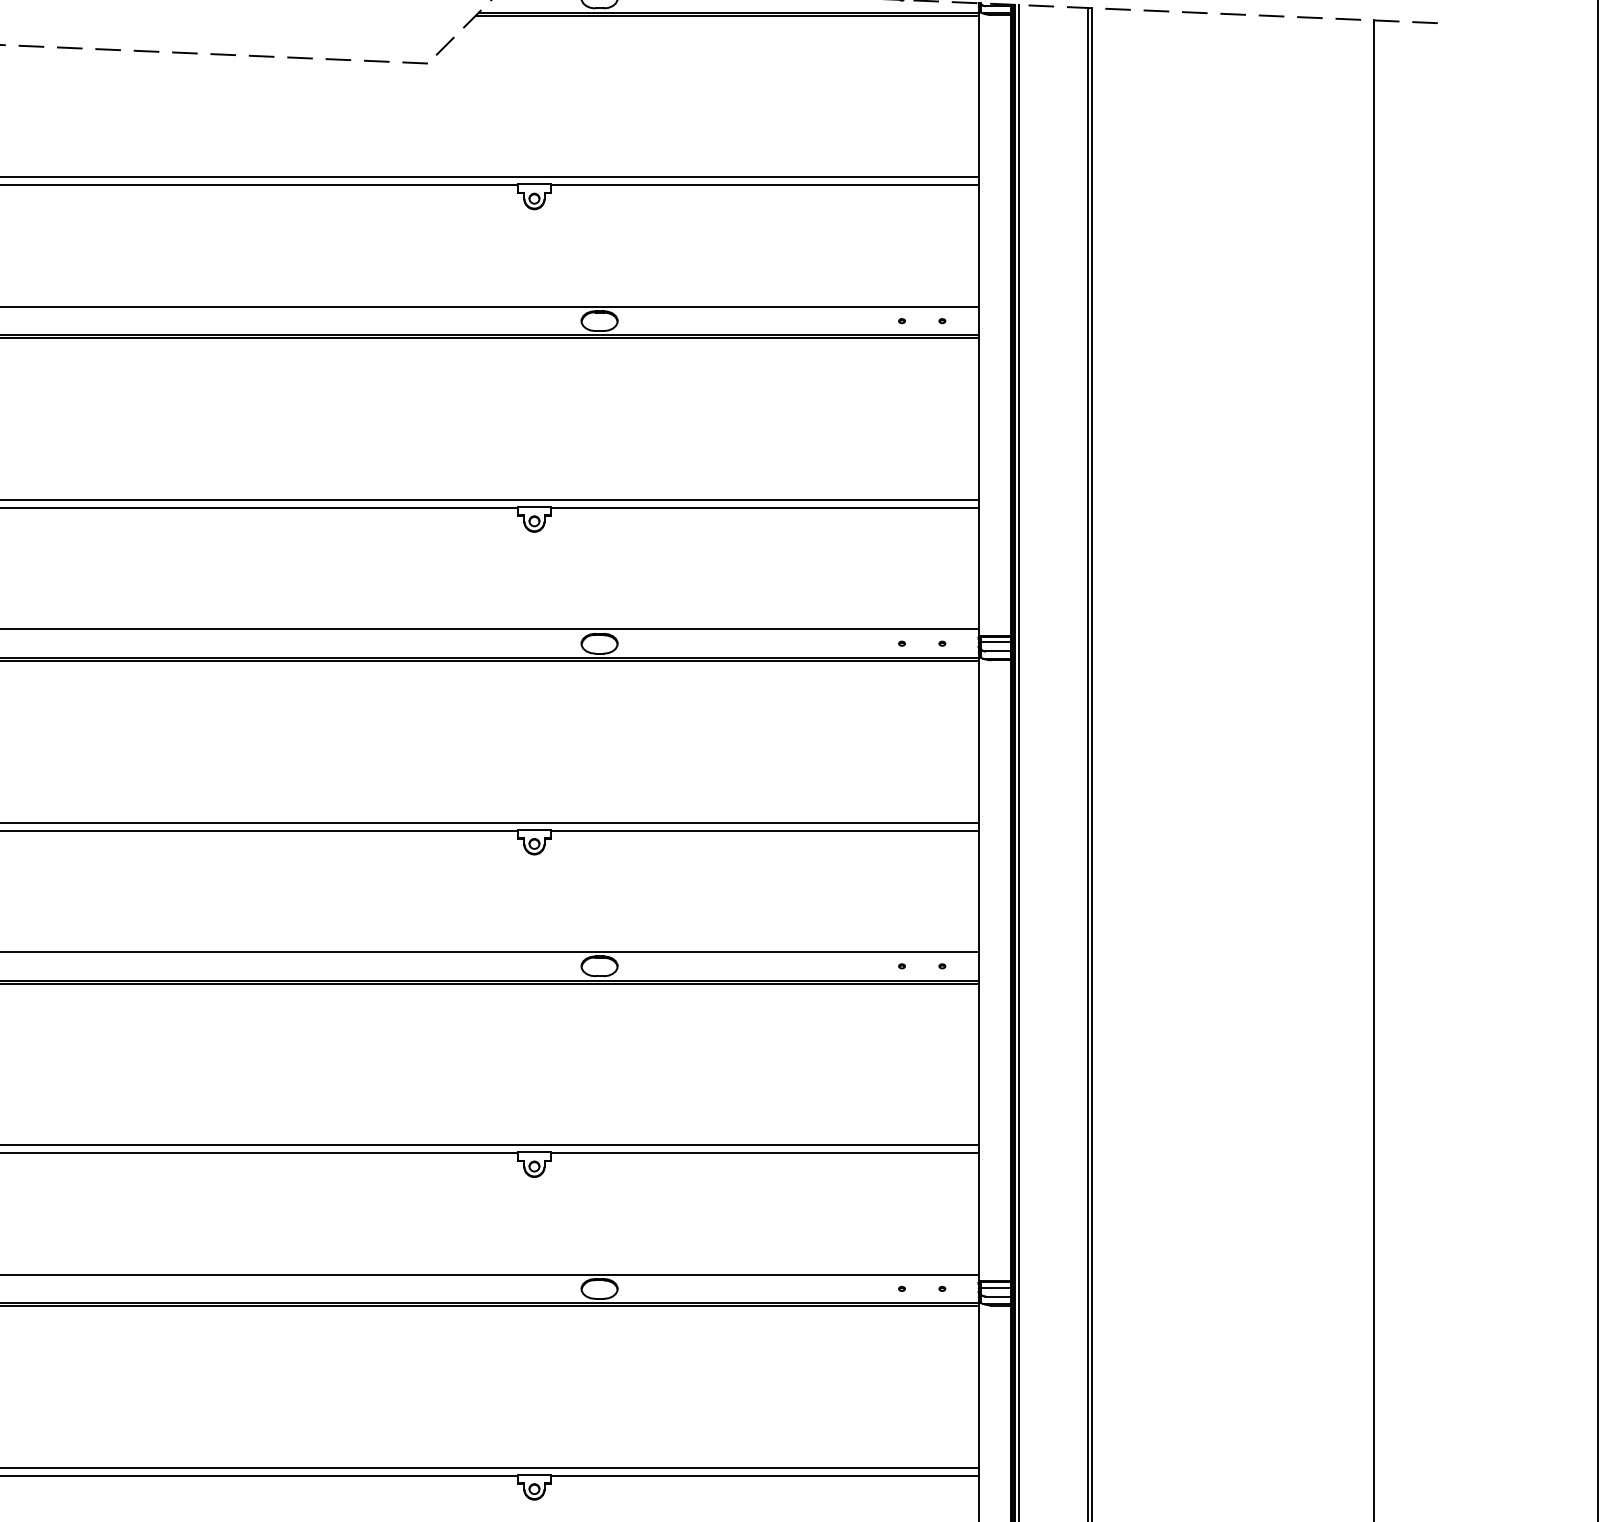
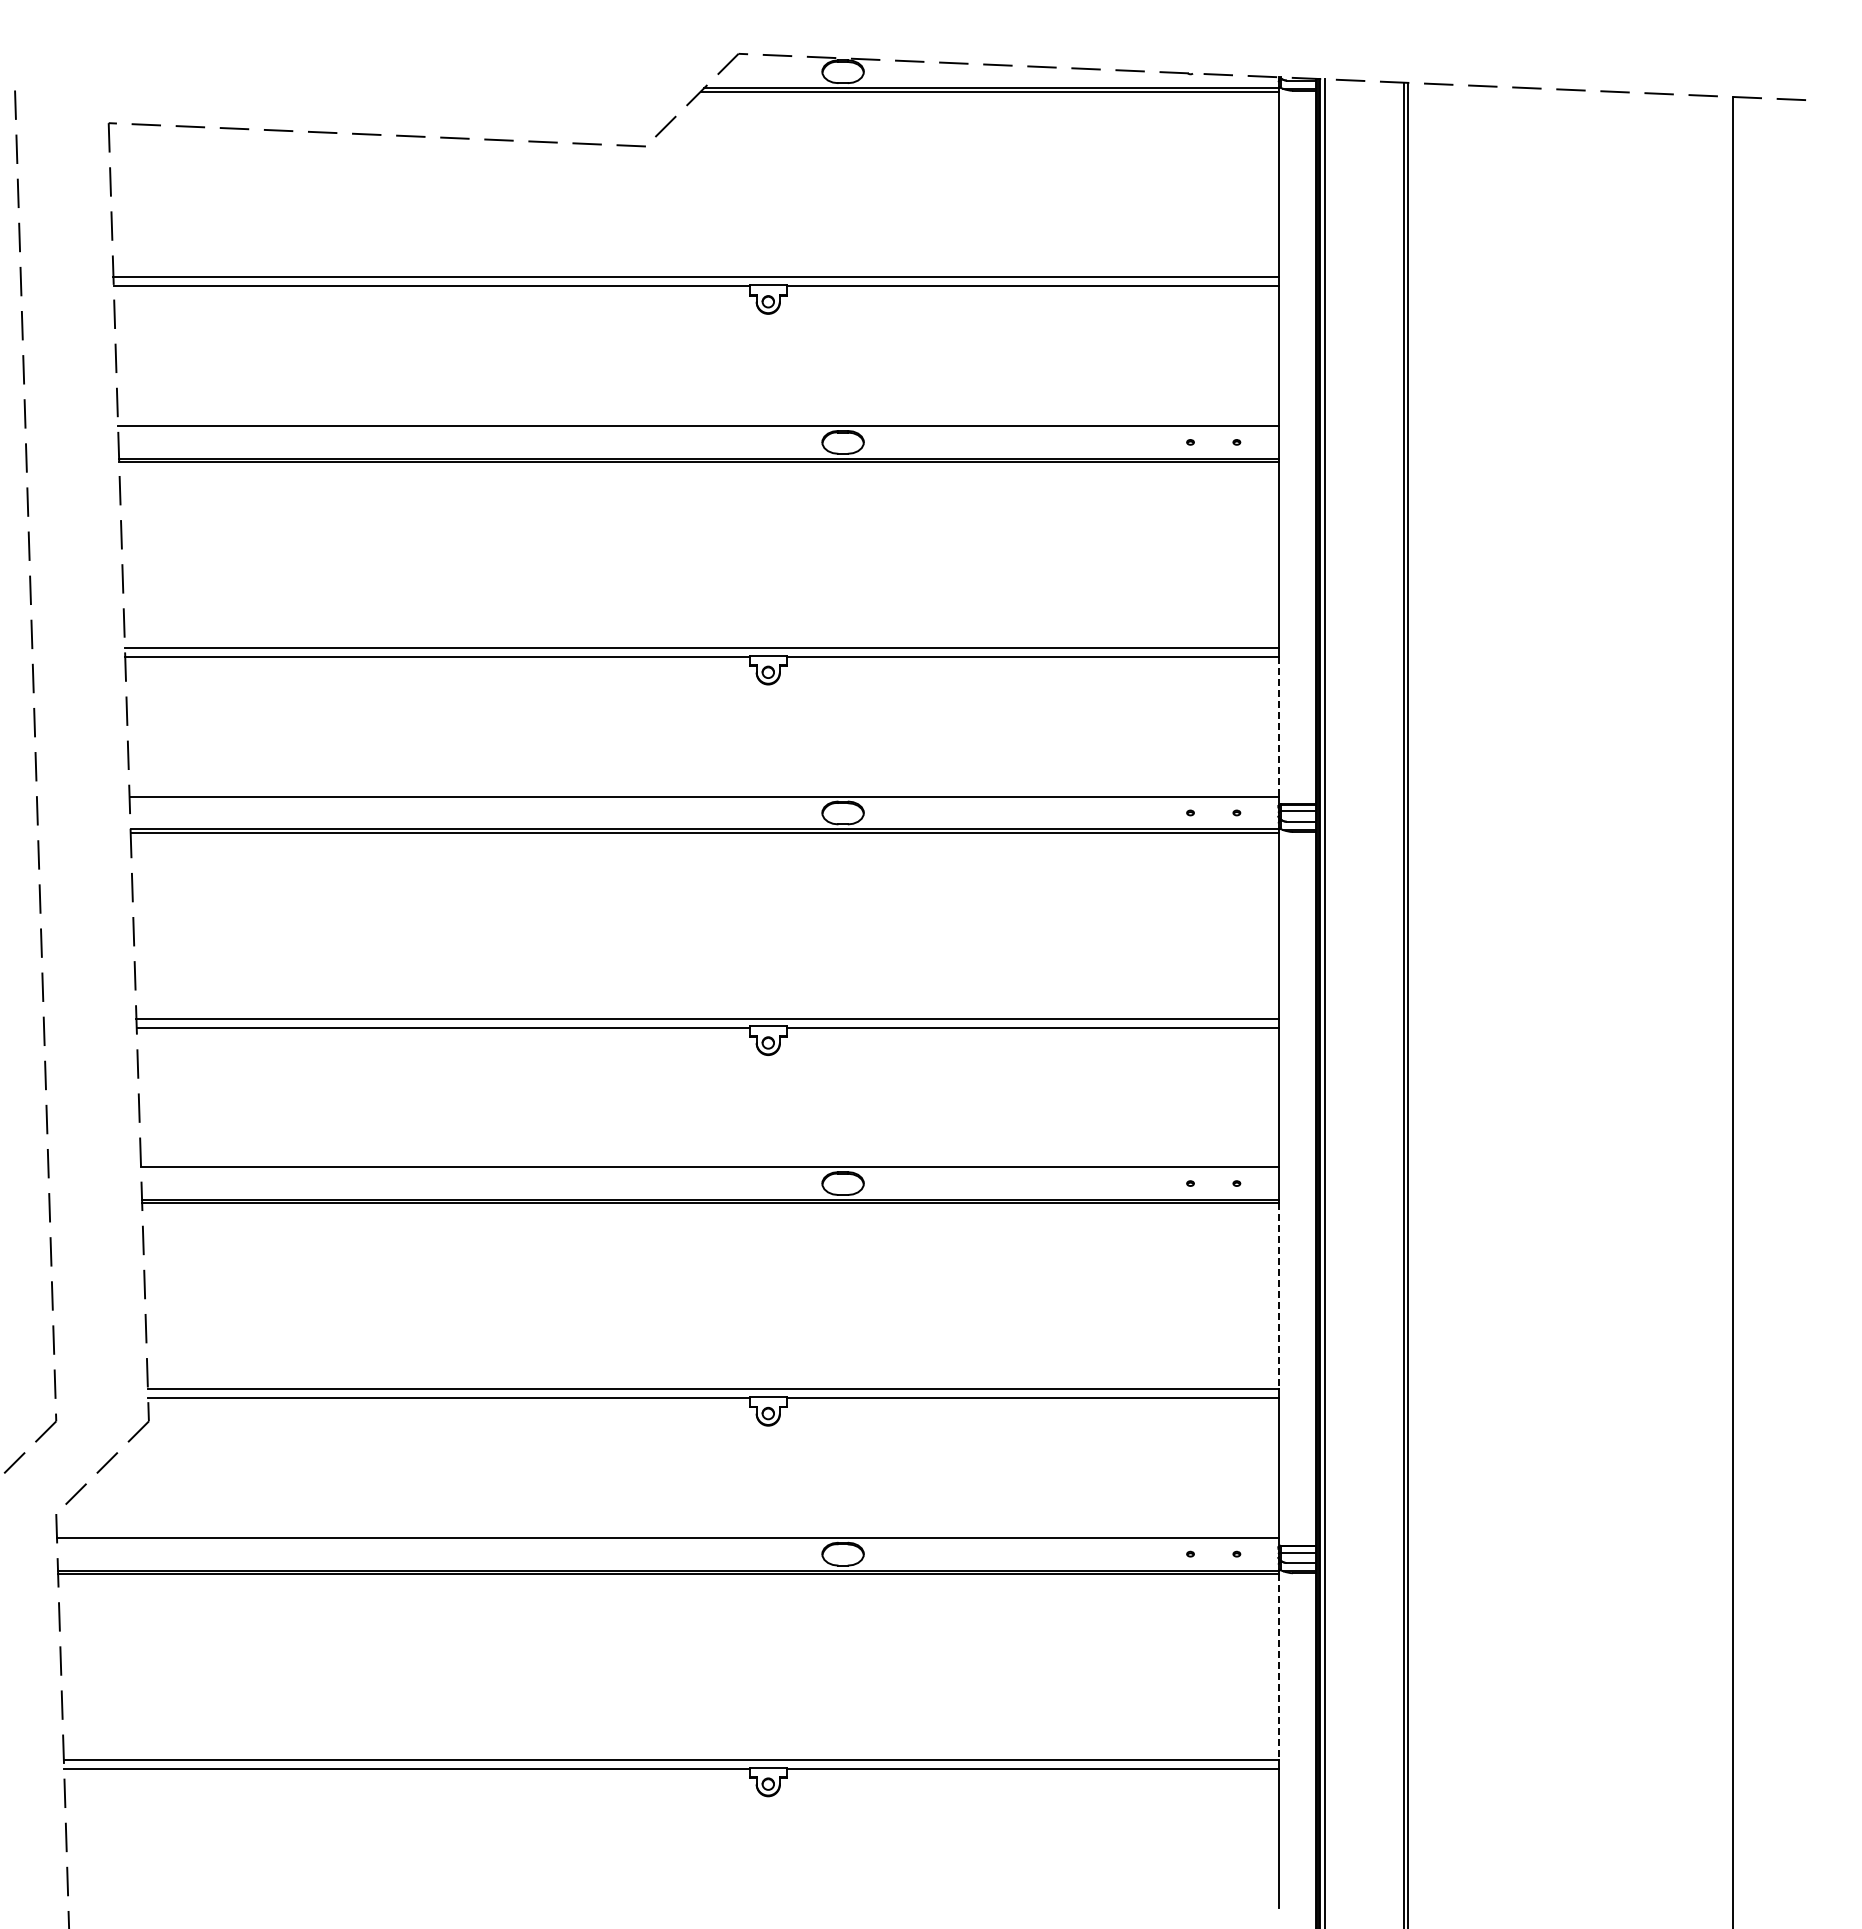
line: (978, 568) -> (1278, 726), solid -> dashed
line: (978, 1064) -> (1278, 1296), solid -> dashed
line: (978, 1386) -> (1278, 1666), solid -> dashed

